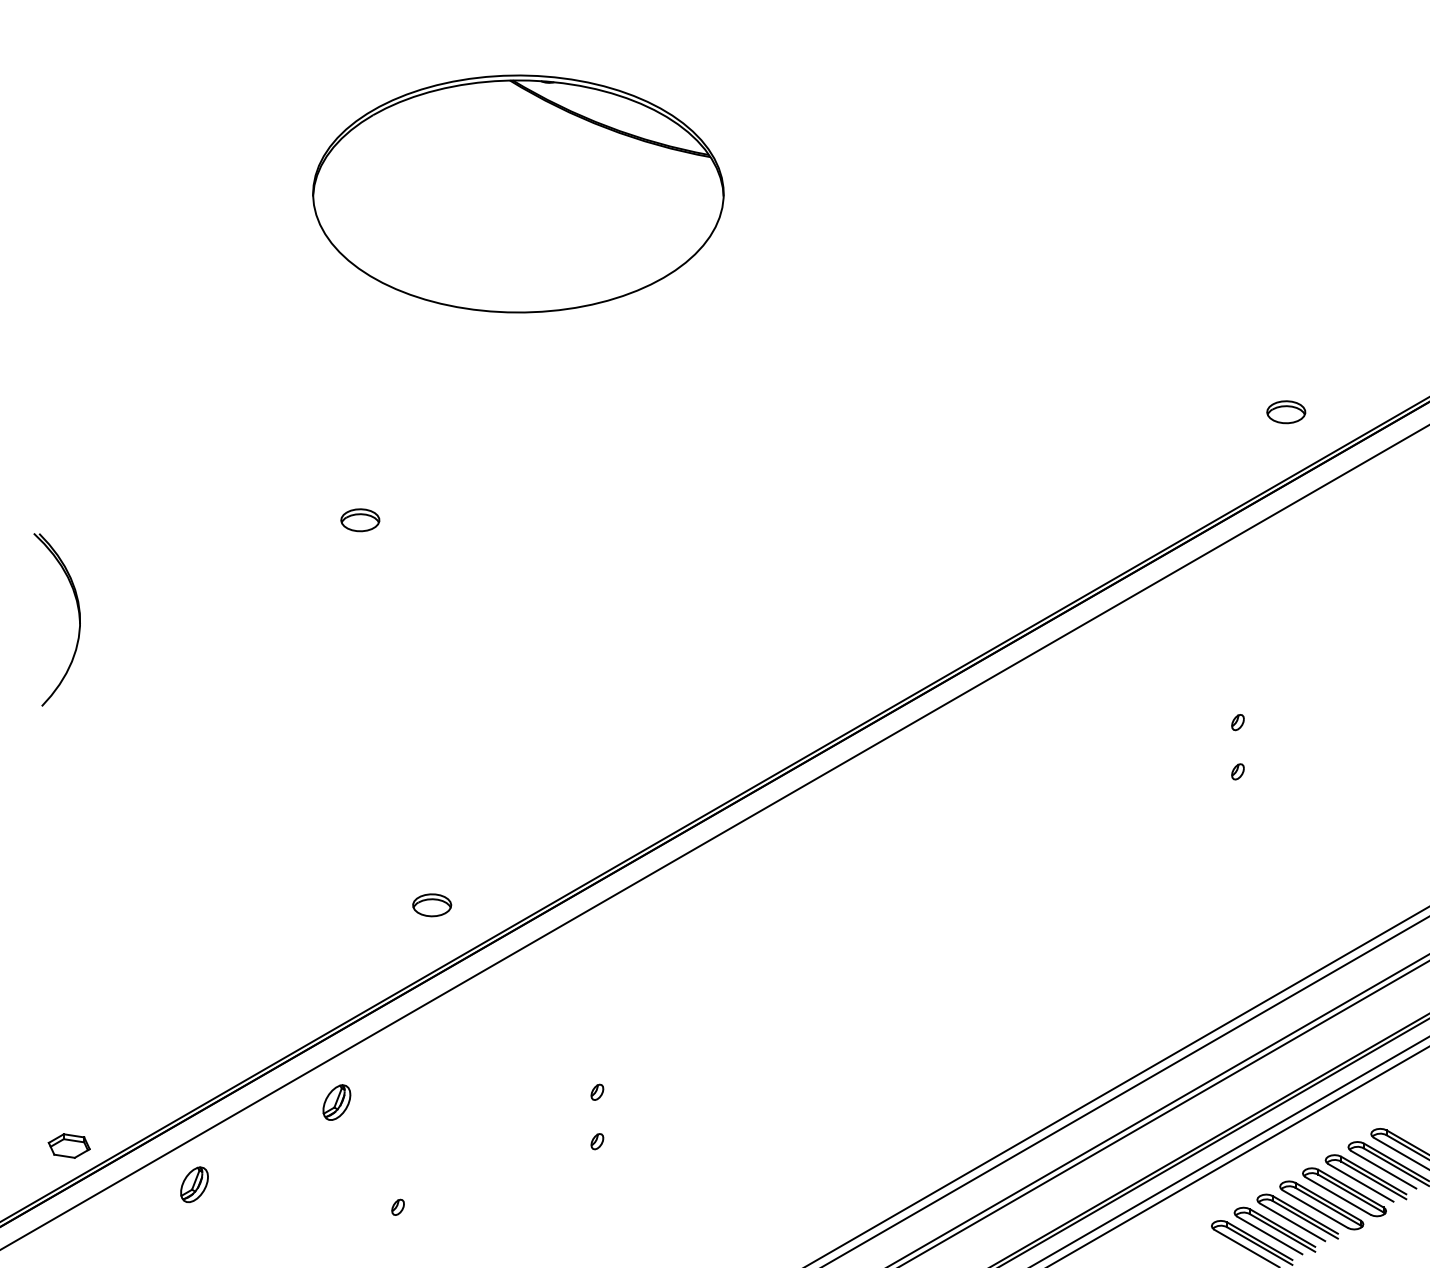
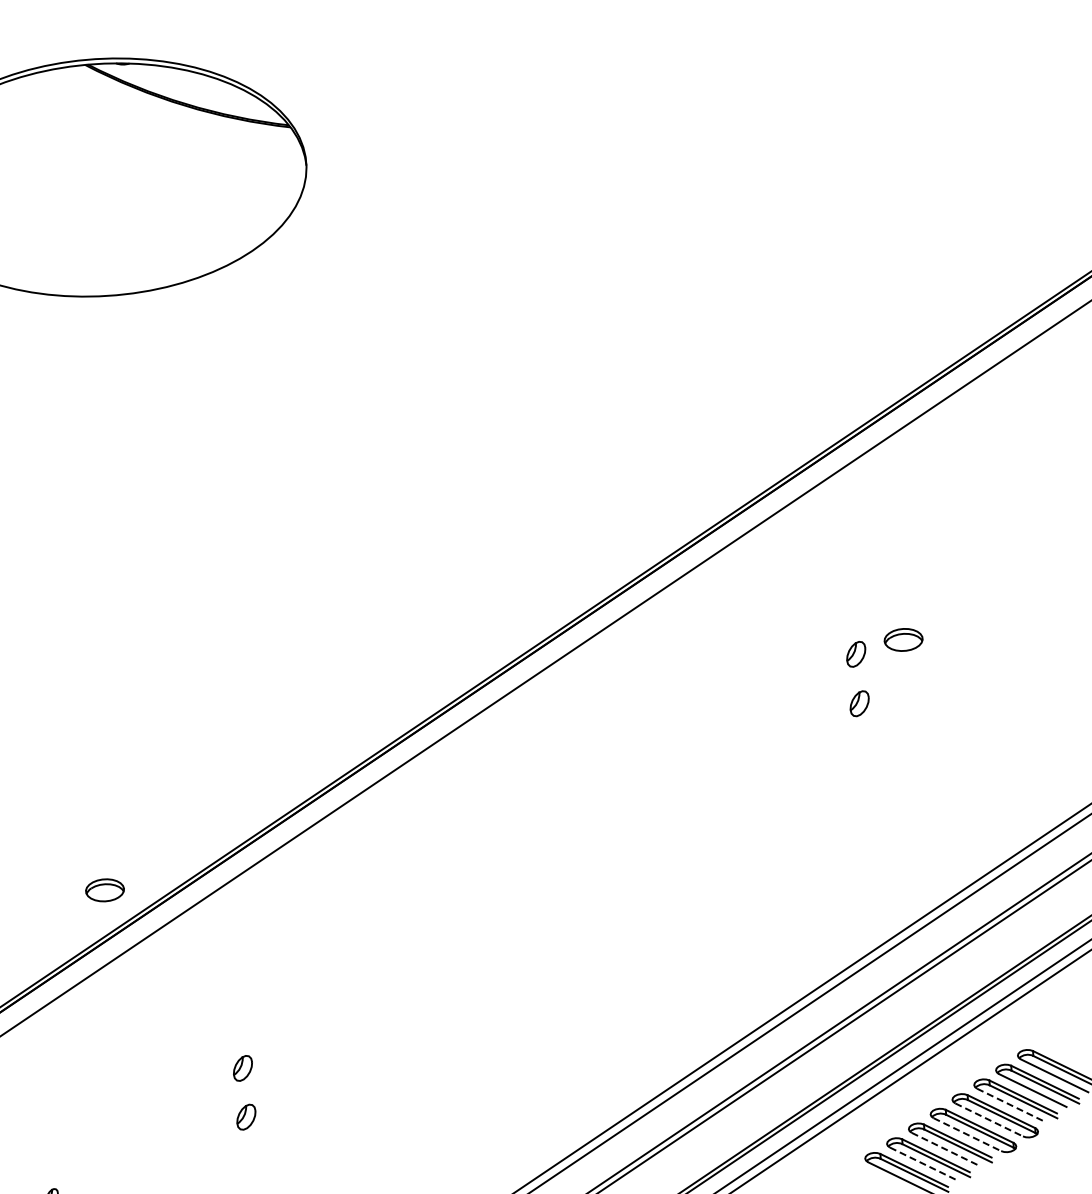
part: (1286, 412) -> (903, 640), moved
part: (1237, 722) -> (855, 654), size x1.6
part: (1237, 771) -> (859, 703), size x1.6
part: (432, 905) -> (105, 890), moved
part: (597, 1091) -> (243, 1067), size x1.6
part: (597, 1141) -> (246, 1117), size x1.6
line: (1360, 1182) -> (1010, 1104), solid -> dashed
line: (1338, 1196) -> (989, 1120), solid -> dashed
line: (1315, 1209) -> (967, 1134), solid -> dashed
line: (1292, 1222) -> (945, 1149), solid -> dashed
line: (1269, 1235) -> (923, 1164), solid -> dashed

